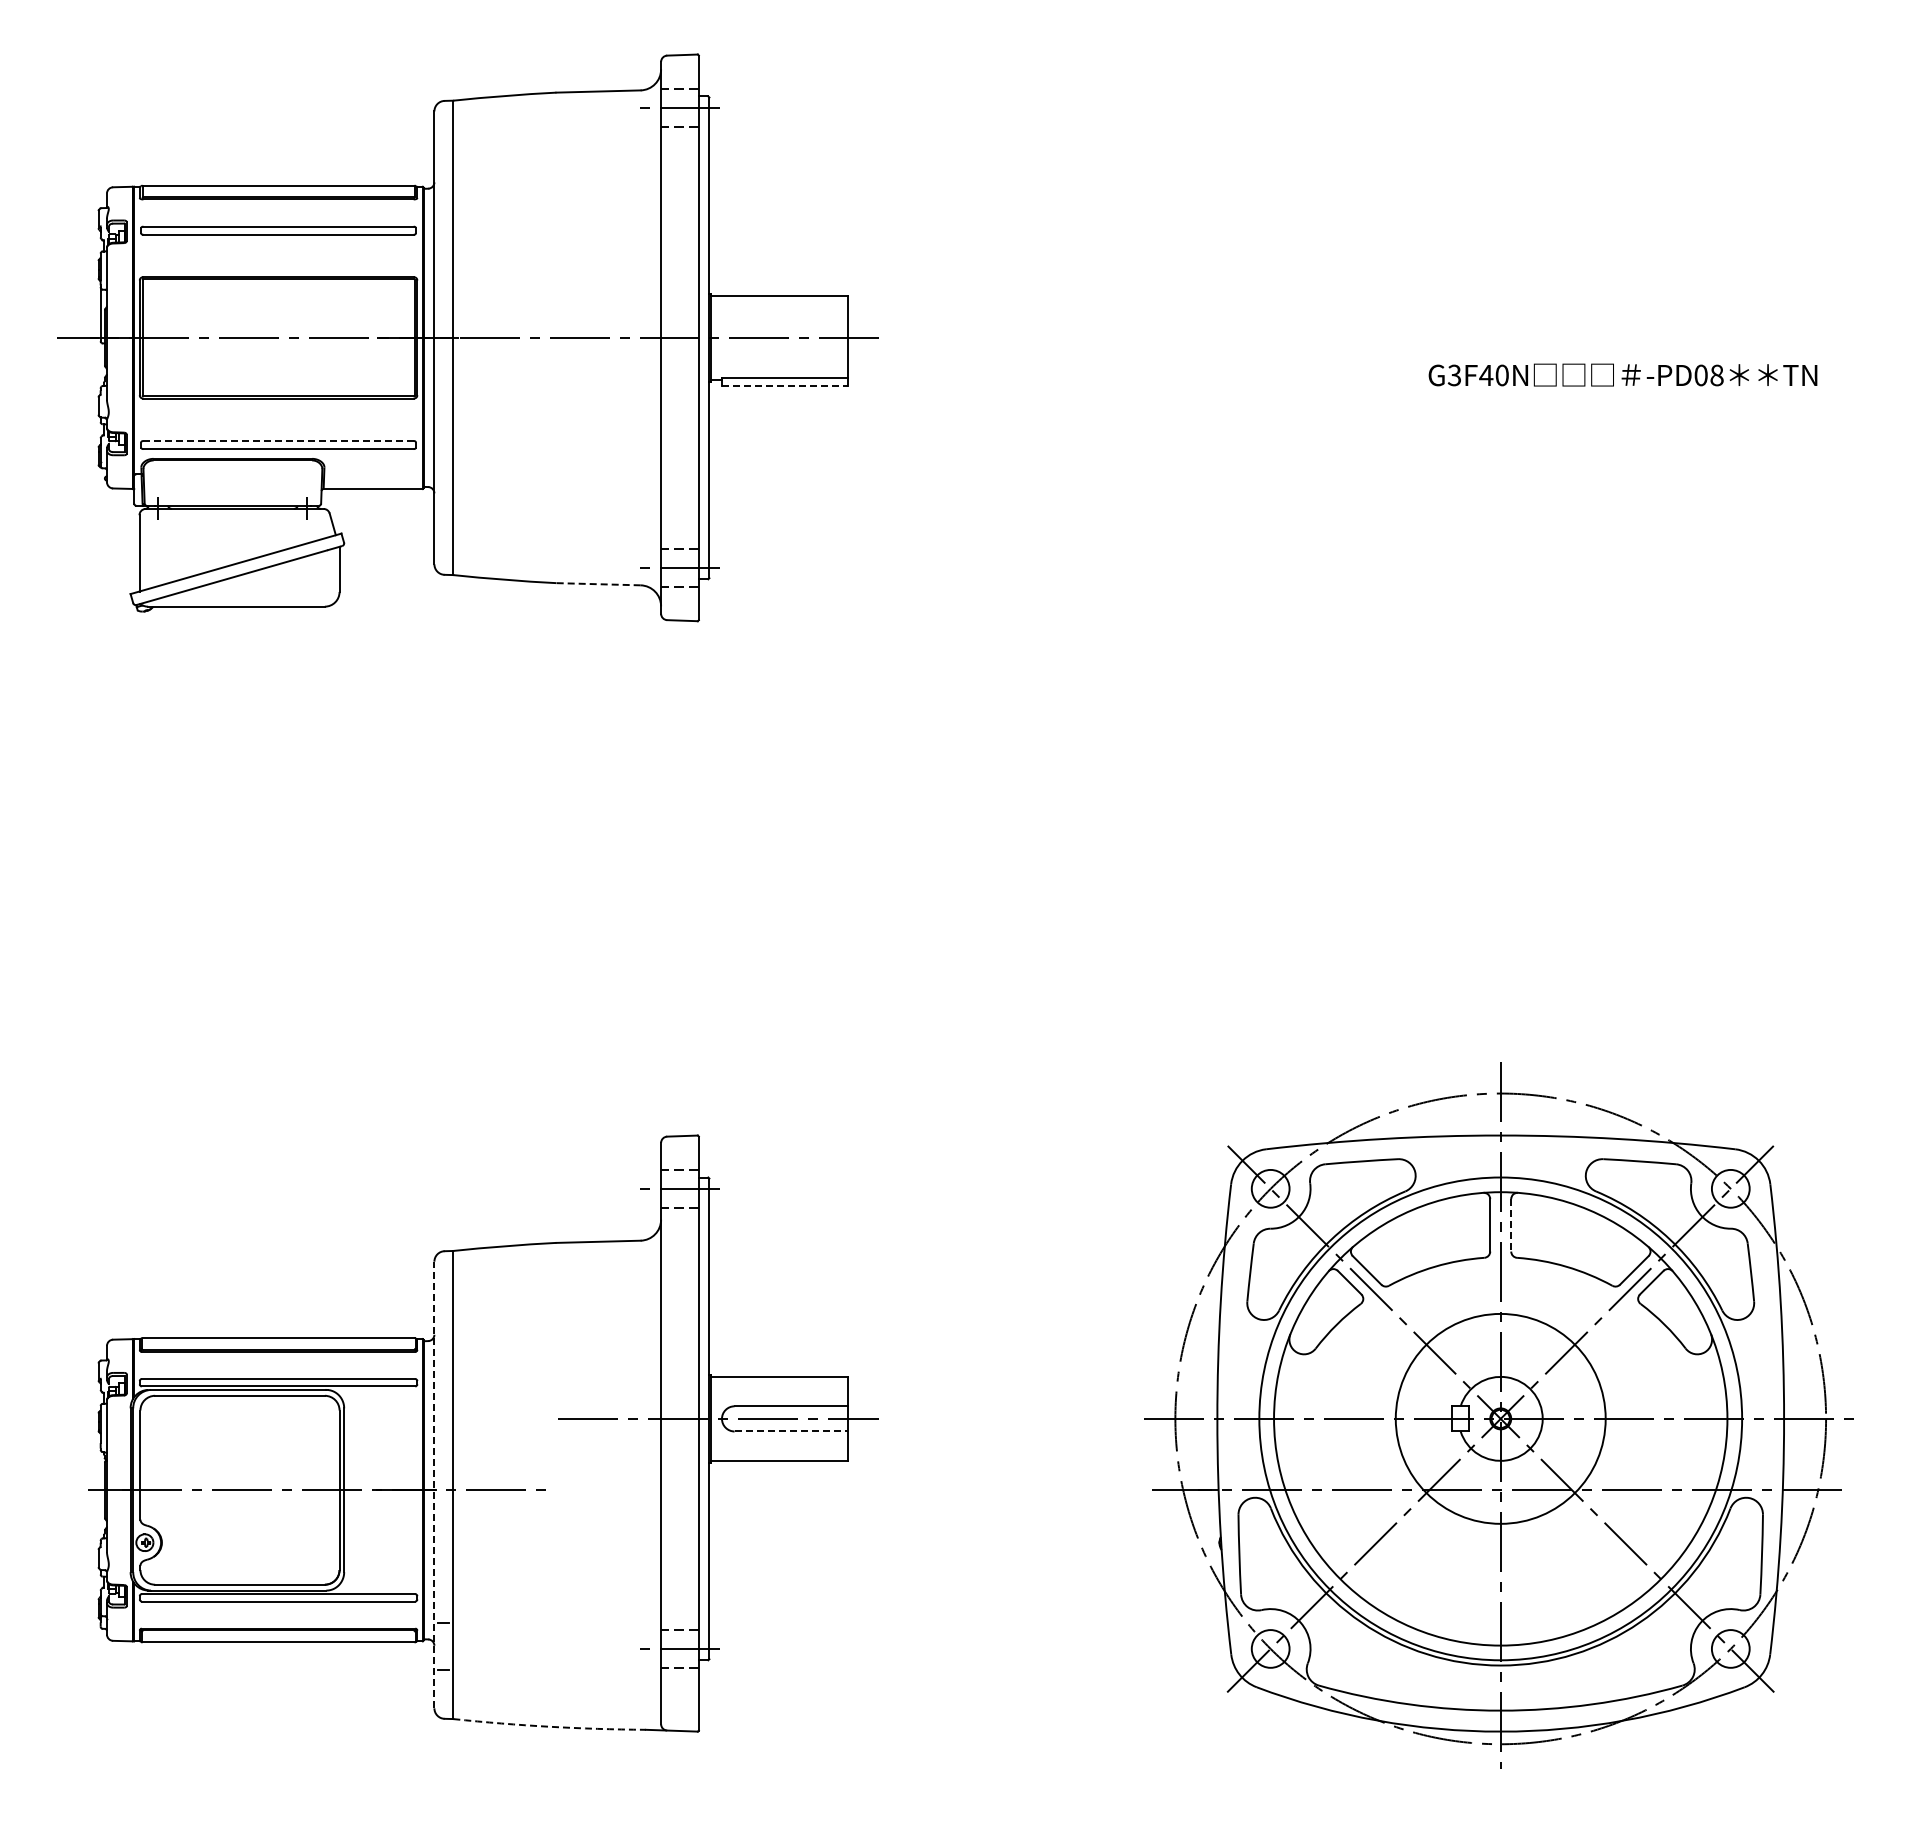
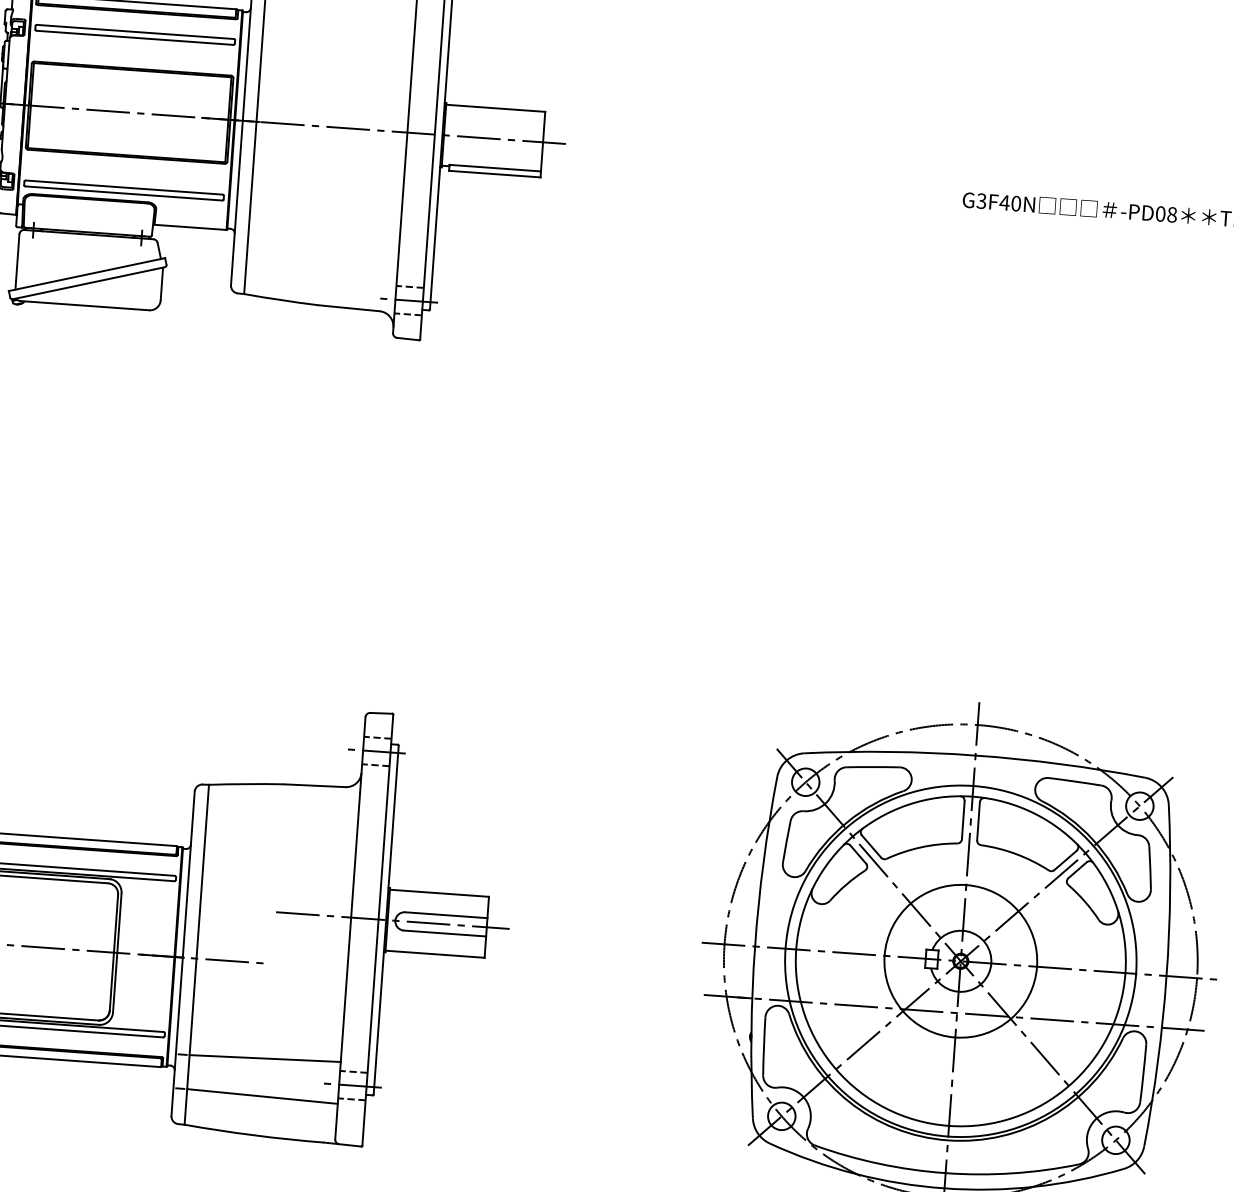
line: (784, 386) -> (494, 174), dashed -> solid
line: (279, 440) -> (124, 187), dashed -> solid
line: (598, 584) -> (349, 308), dashed -> solid
line: (1511, 1225) -> (978, 821), dashed -> solid
line: (791, 1431) -> (445, 933), dashed -> solid
line: (434, 1484) -> (183, 953), dashed -> solid
line: (557, 1620) -> (265, 1058), added
line: (557, 1672) -> (262, 1096), added
arc: (549, 1726) -> (254, 1135), dashed -> solid

